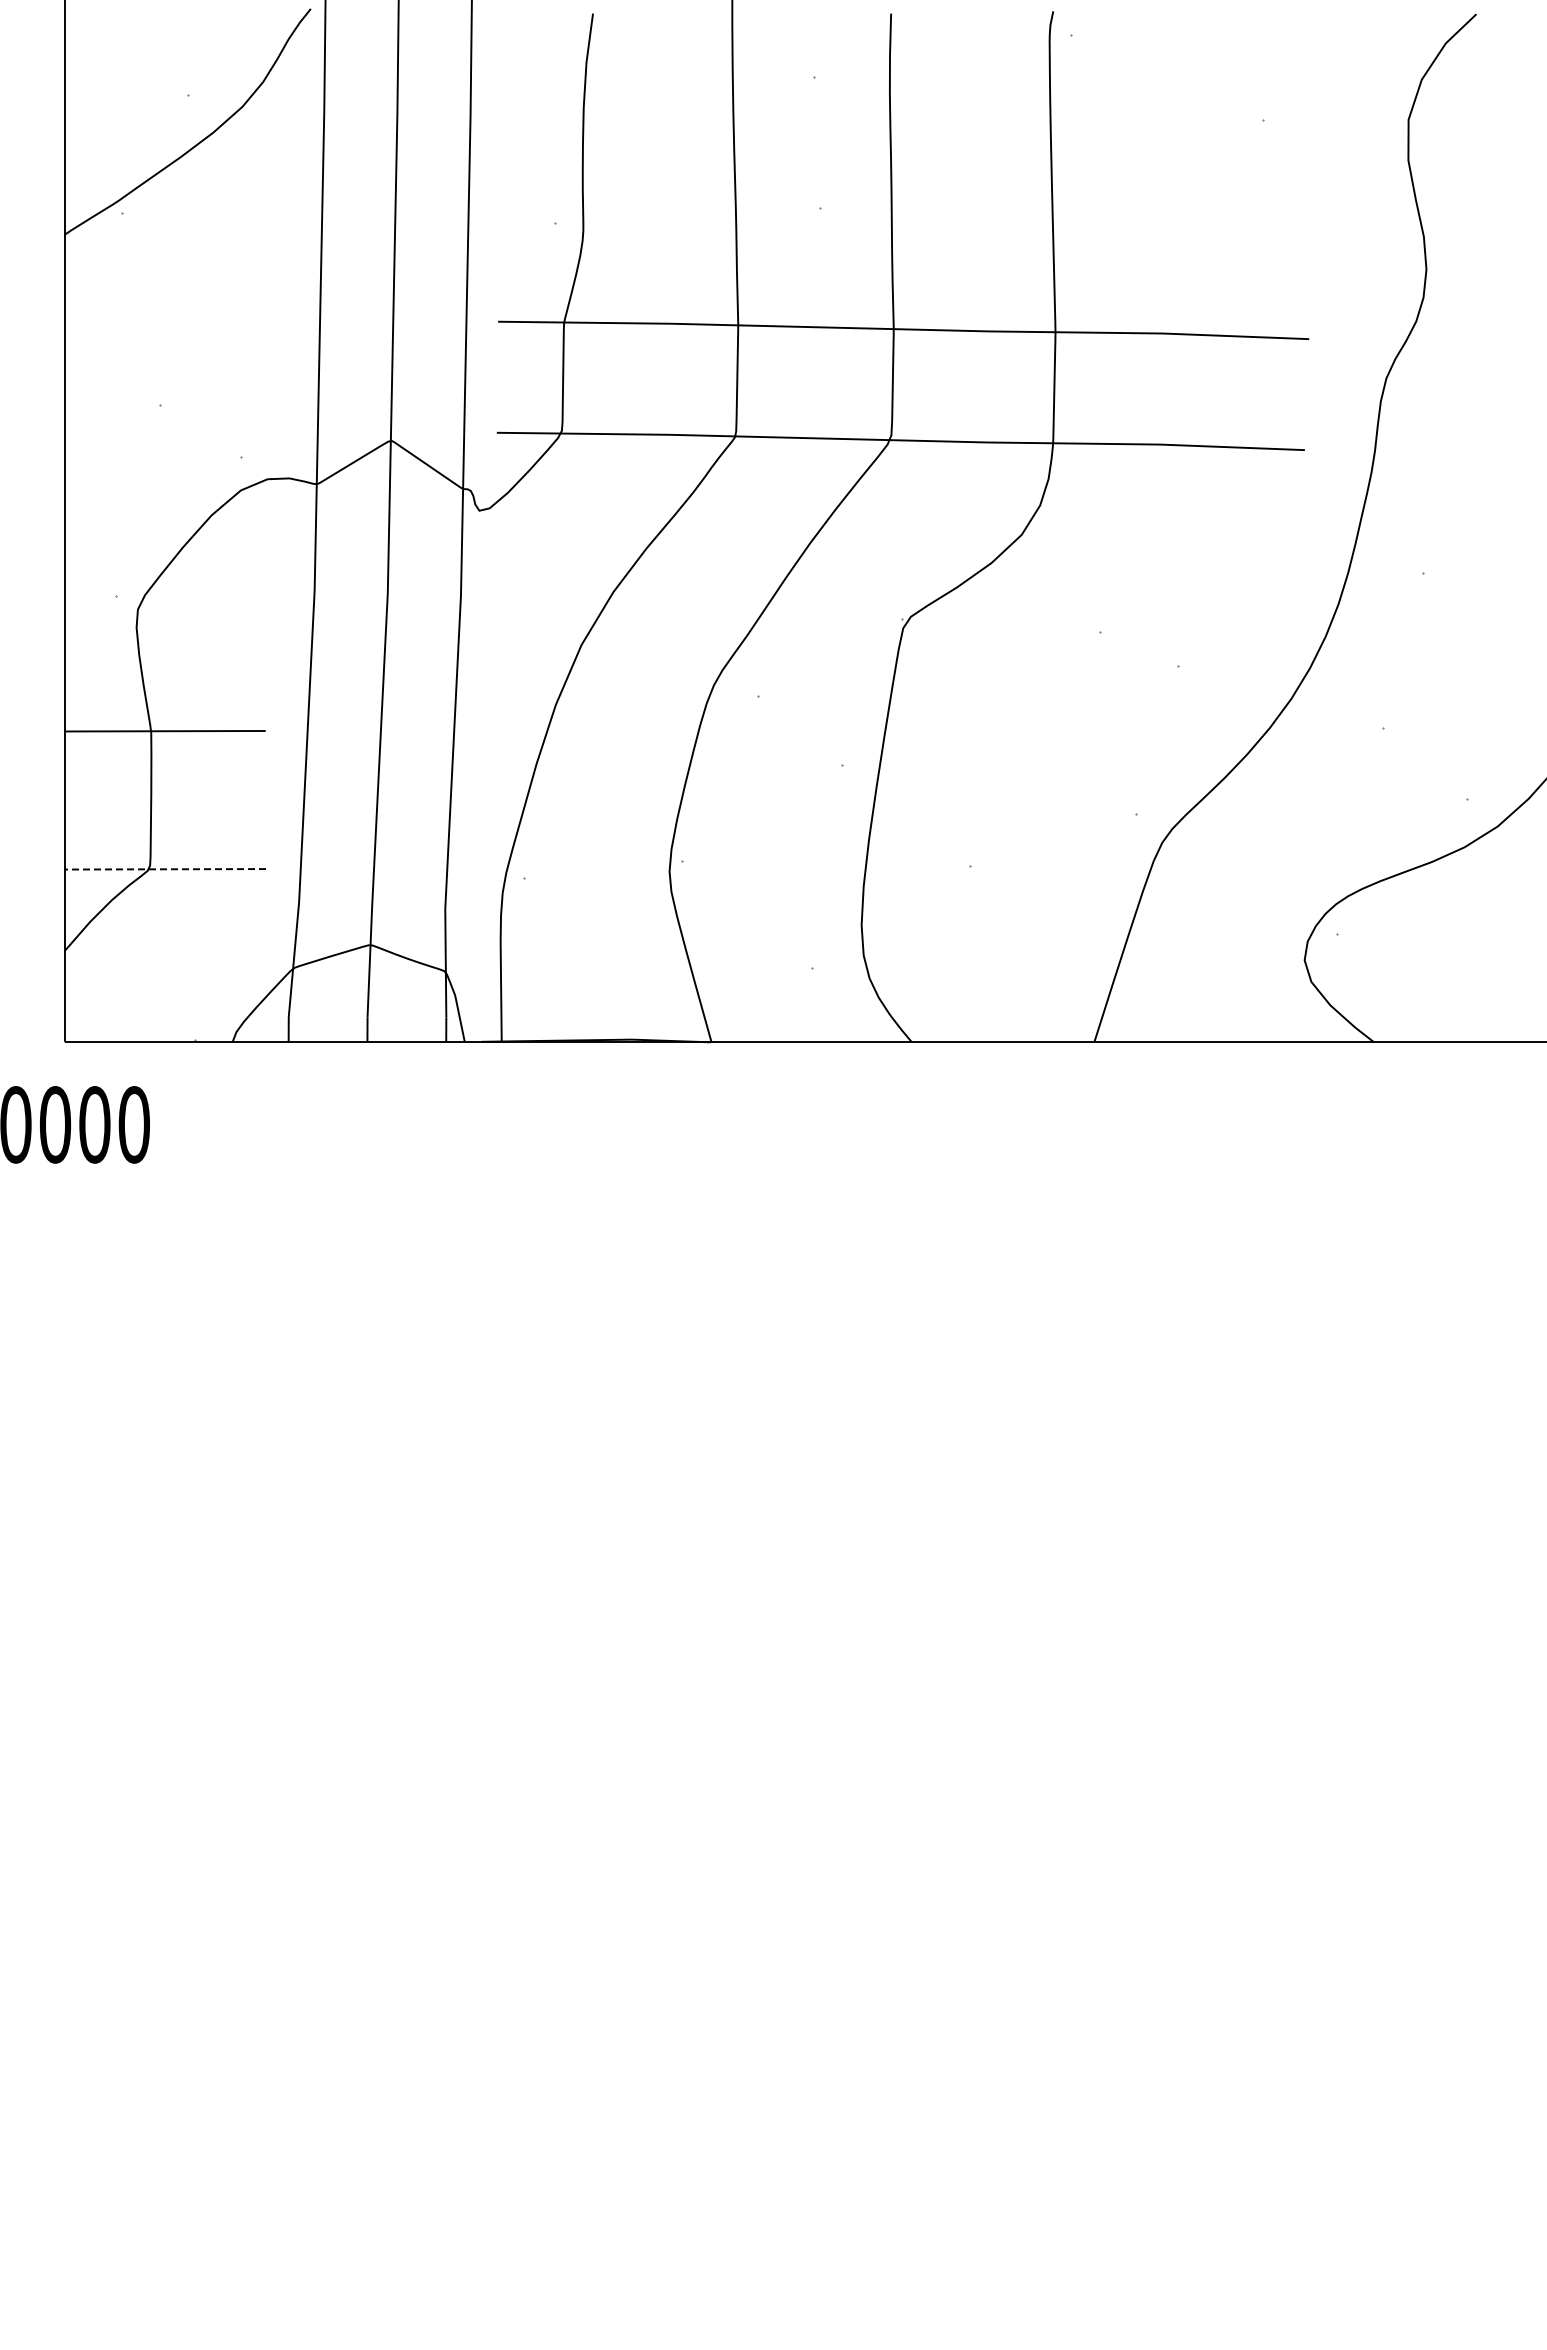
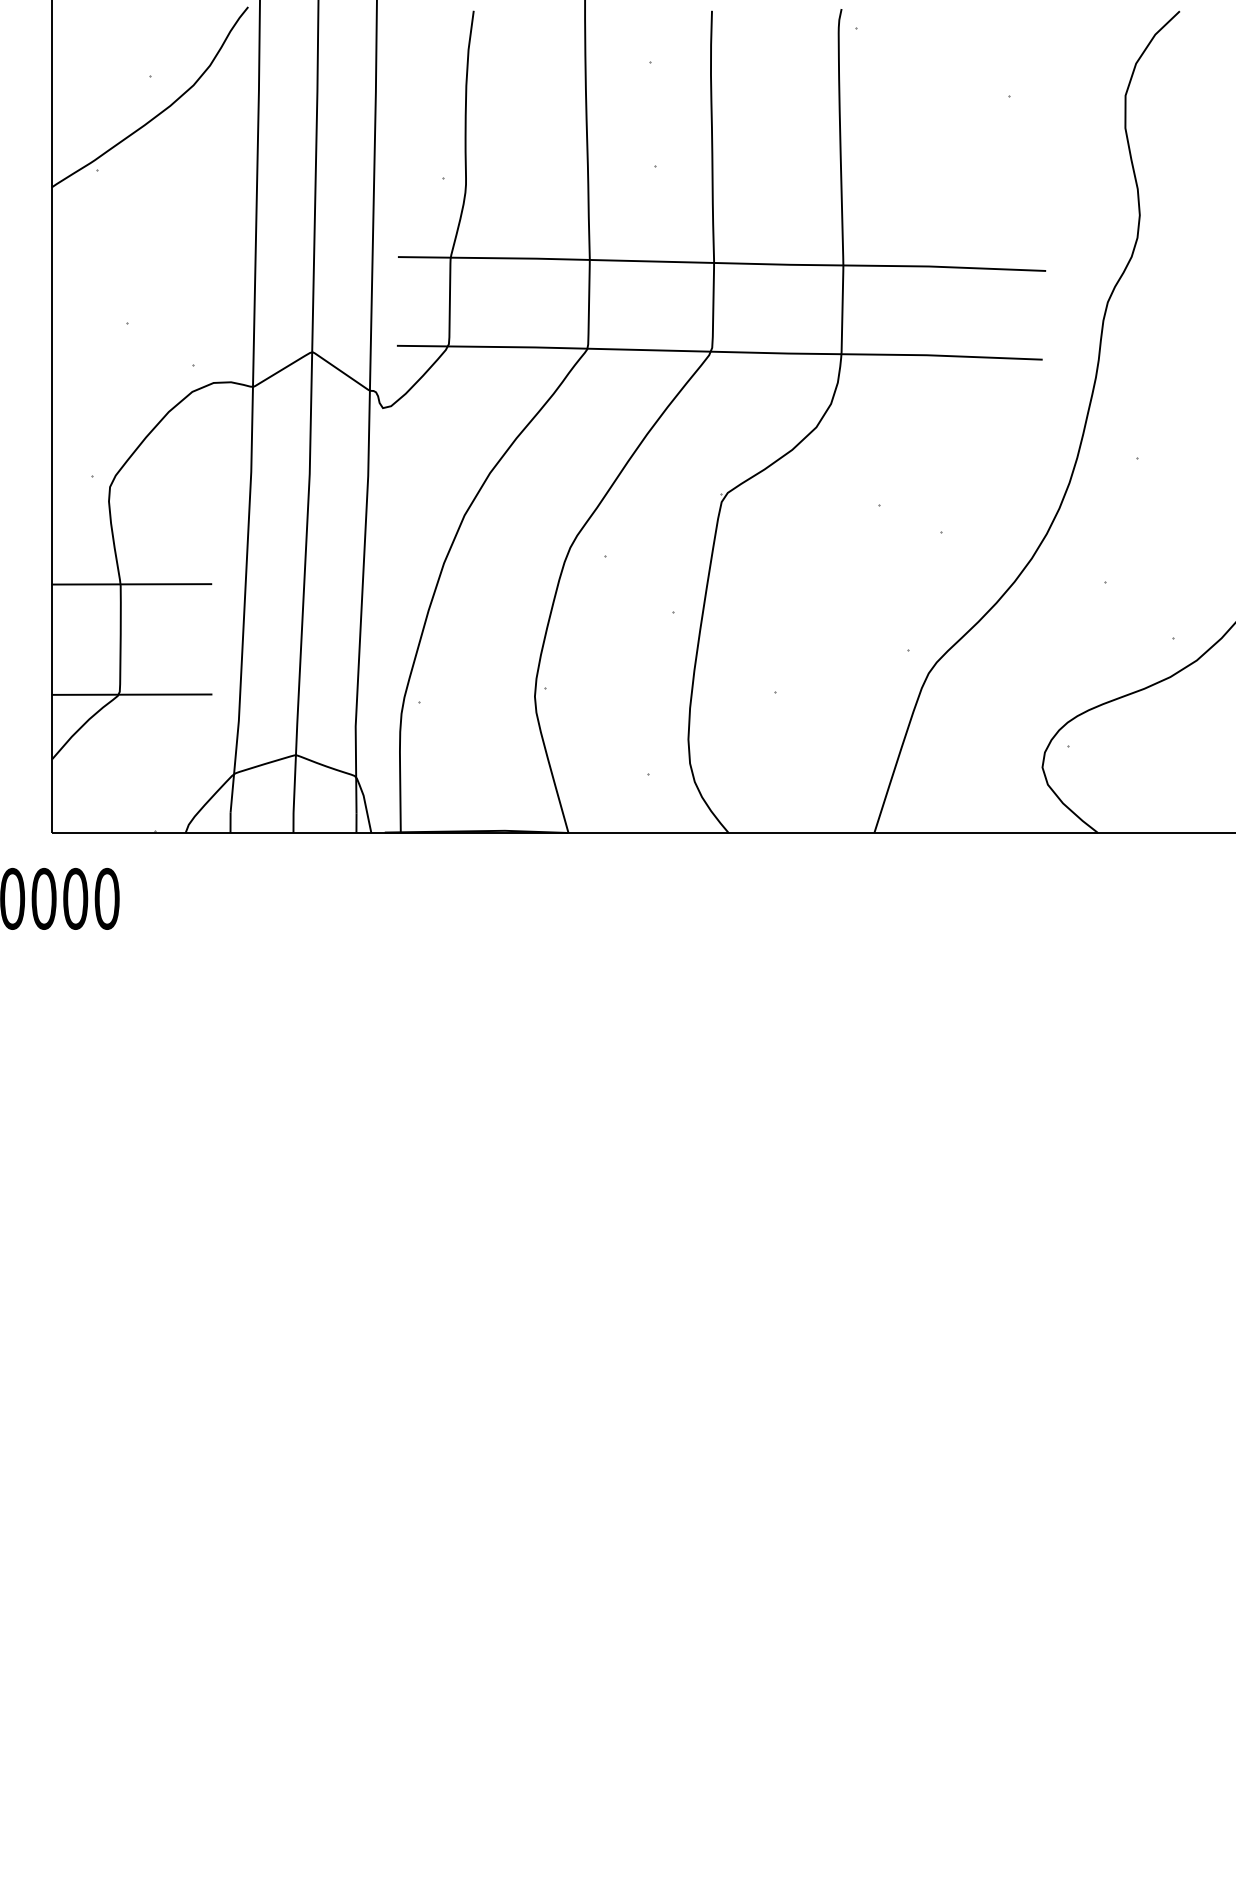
line: (165, 869) -> (132, 694), dashed -> solid

